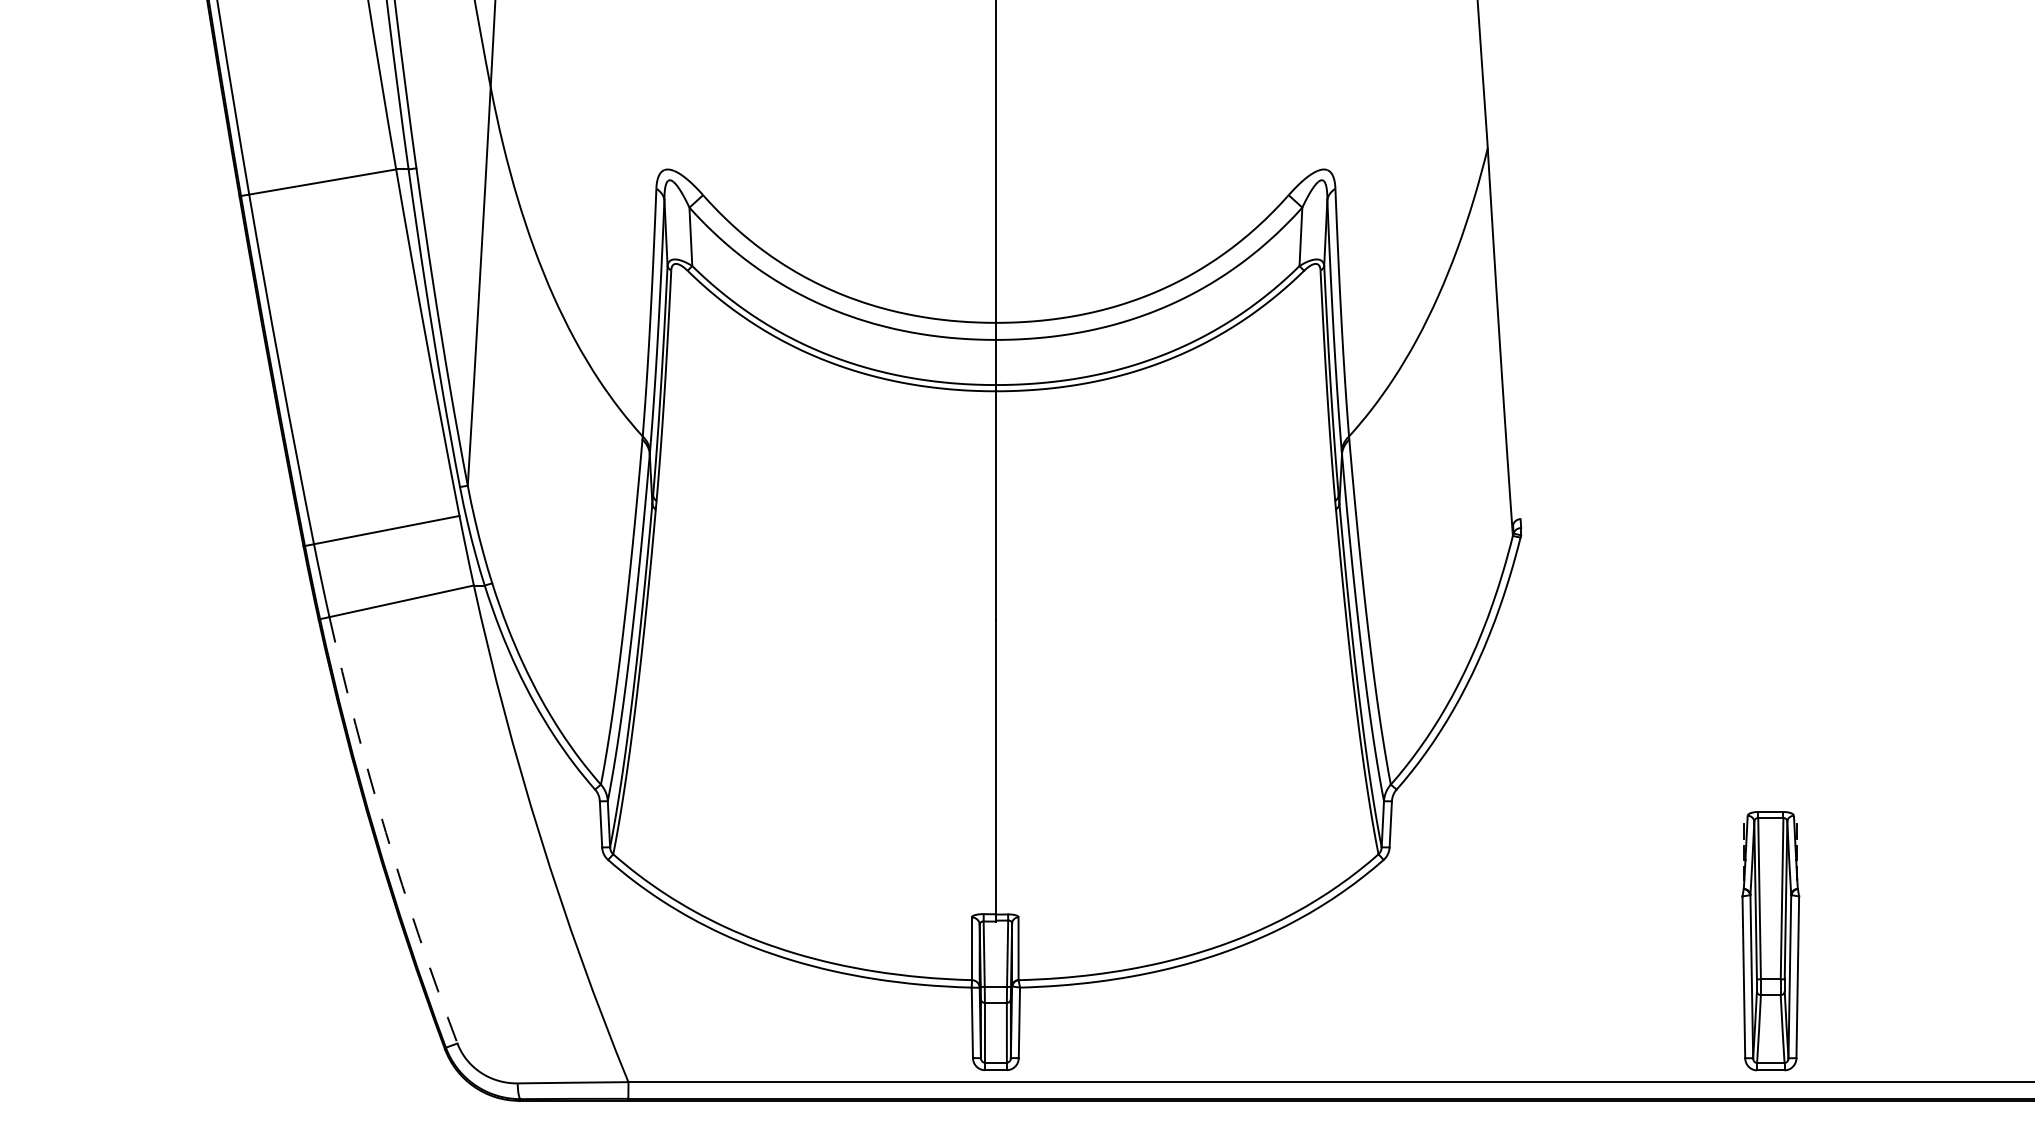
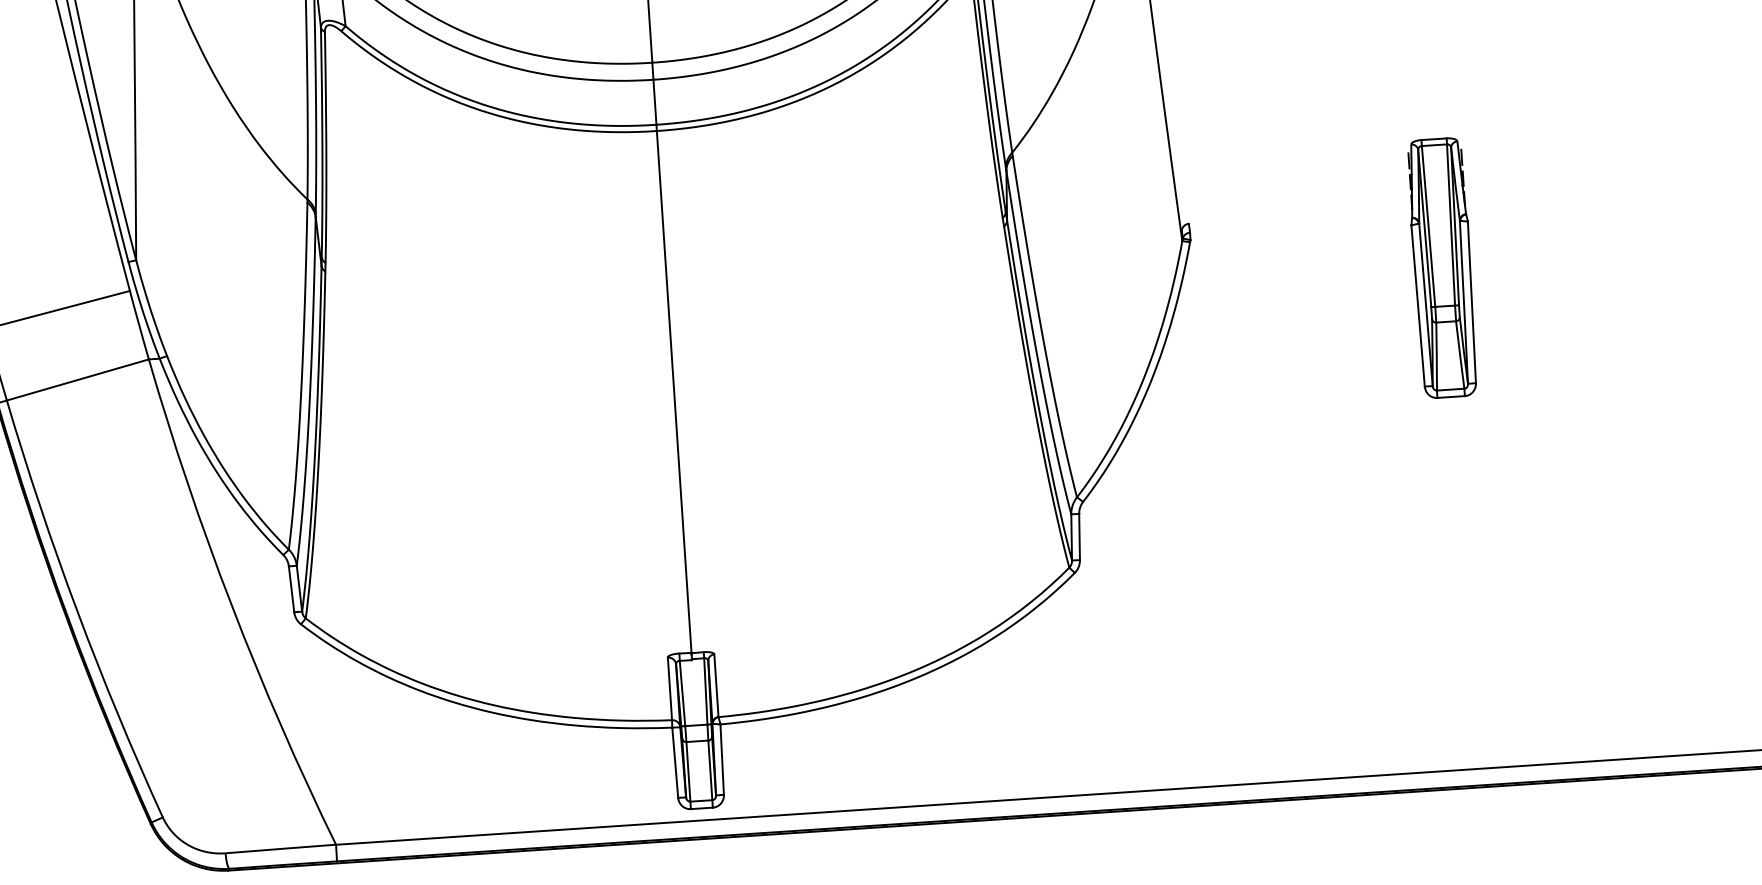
arc: (385, 832) -> (77, 611), dashed -> solid
part: (1770, 941) -> (1442, 268), moved

